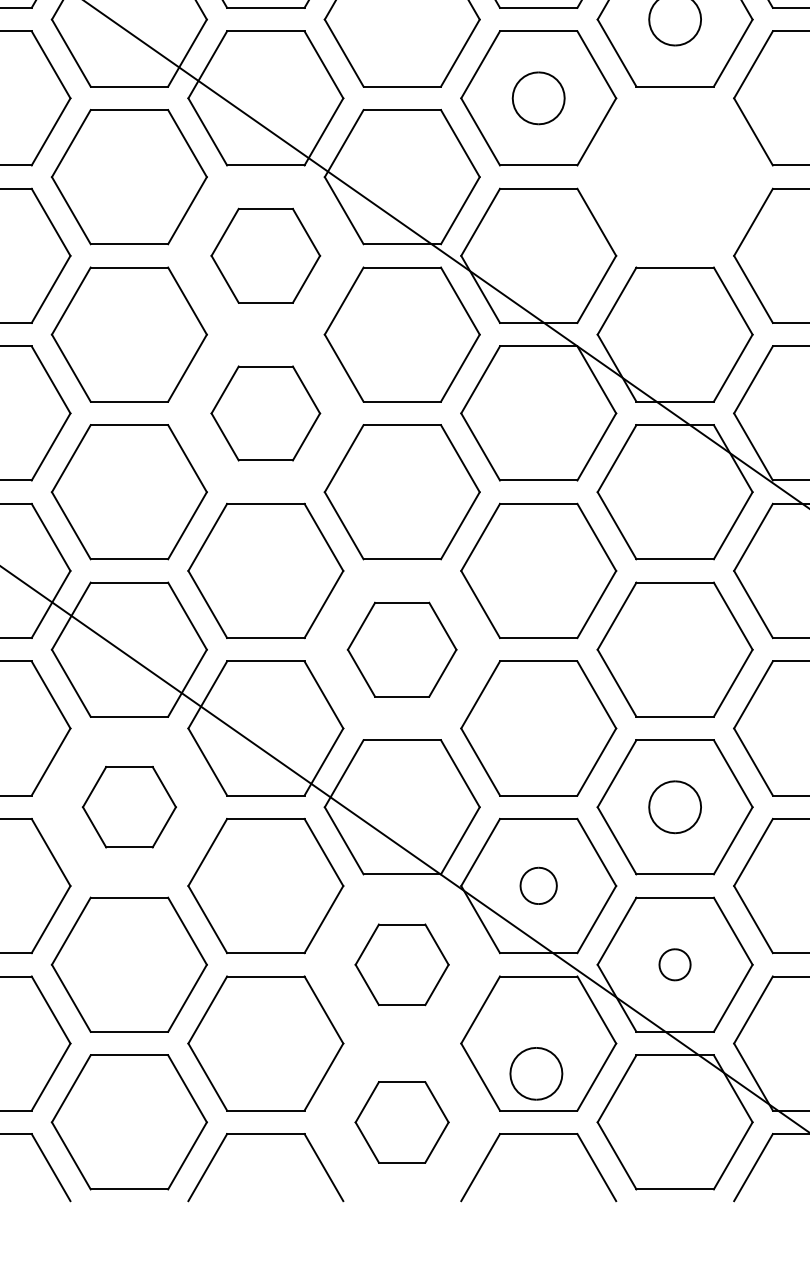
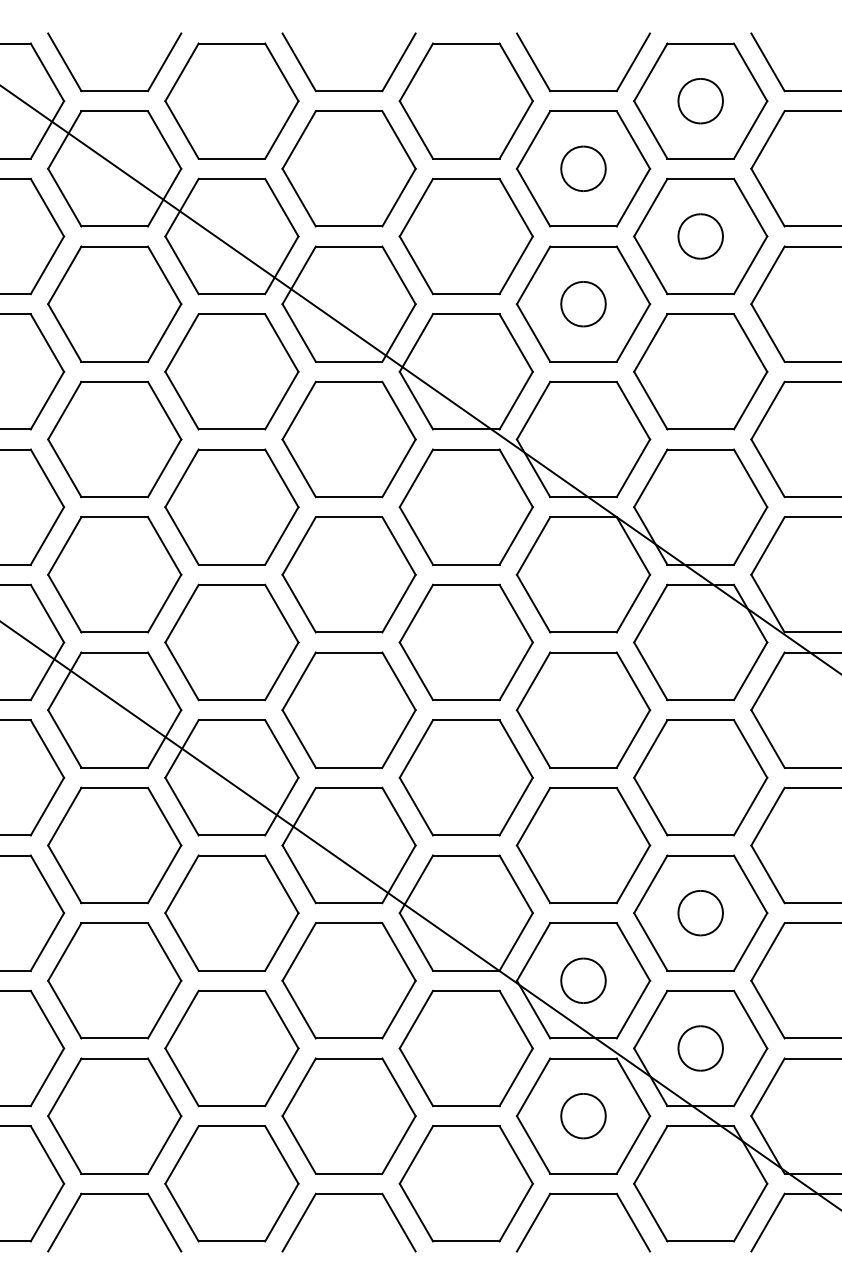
part: (674, 176) -> (700, 371), added
part: (265, 255) -> (348, 439), size x1.43
part: (265, 413) -> (348, 574), size x1.43
part: (401, 649) -> (465, 777), size x1.43
part: (128, 806) -> (231, 912), size x1.67
part: (538, 885) -> (583, 980), size x1.43
part: (401, 964) -> (465, 1048), size x1.67
part: (674, 964) -> (700, 1048), size x1.67
part: (536, 1074) -> (583, 1116), moved
part: (401, 1121) -> (465, 1183), size x1.67

